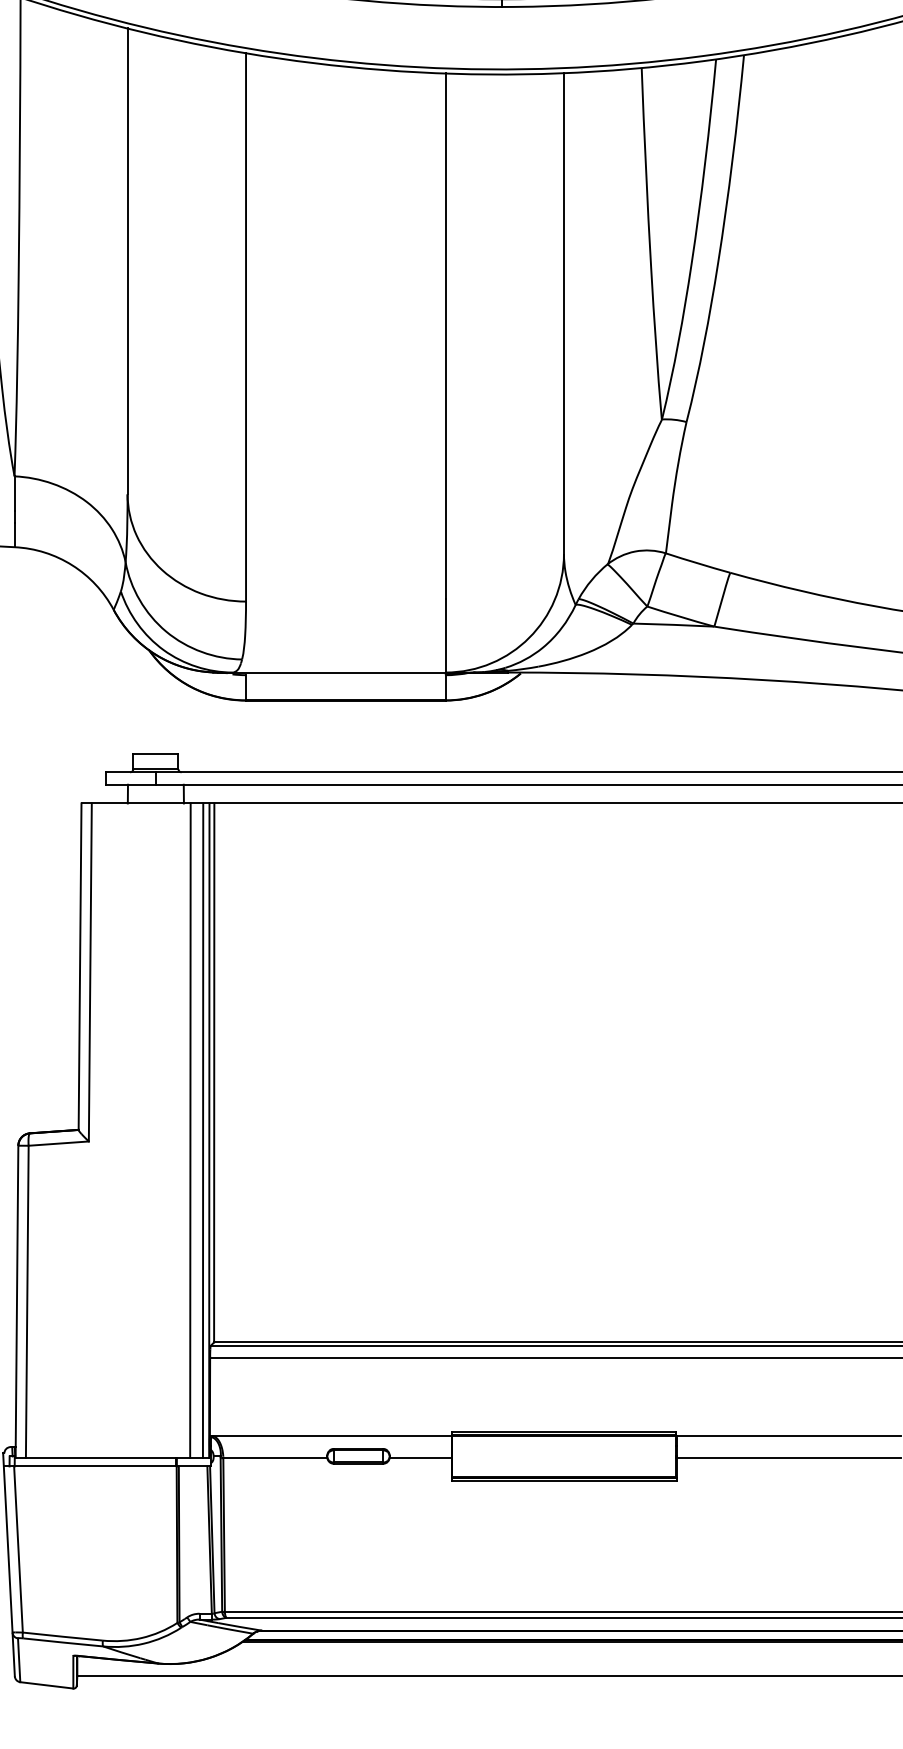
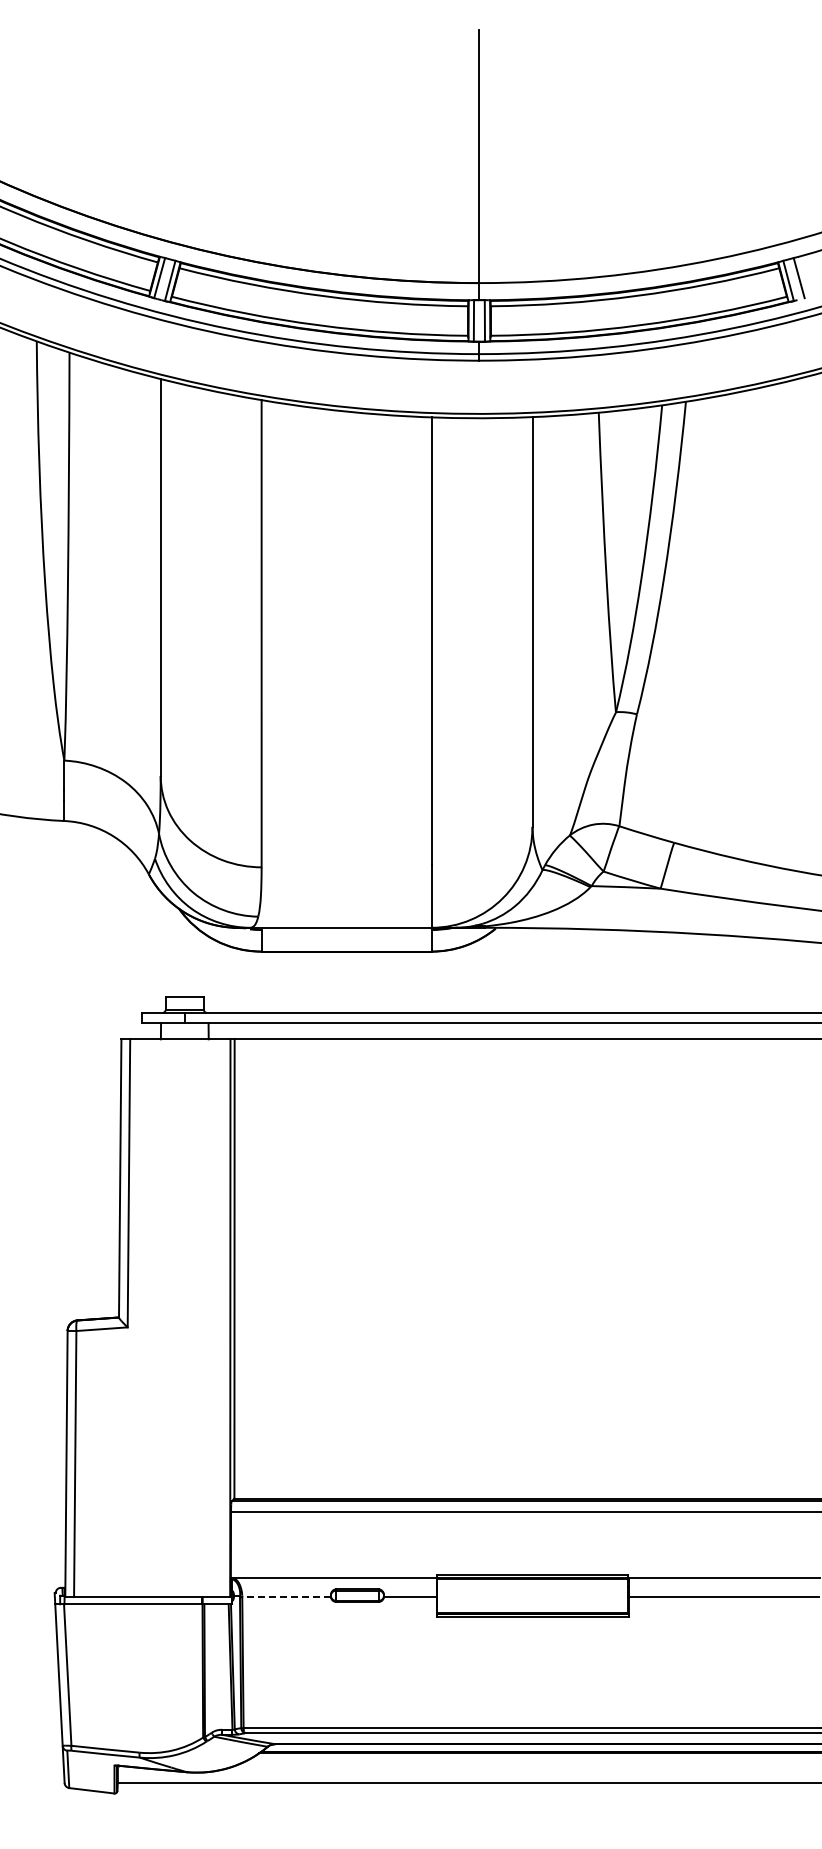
line: (190, 1131) -> (214, 1318), removed
line: (202, 1131) -> (224, 1318), removed
line: (275, 1458) -> (286, 1597), solid -> dashed

